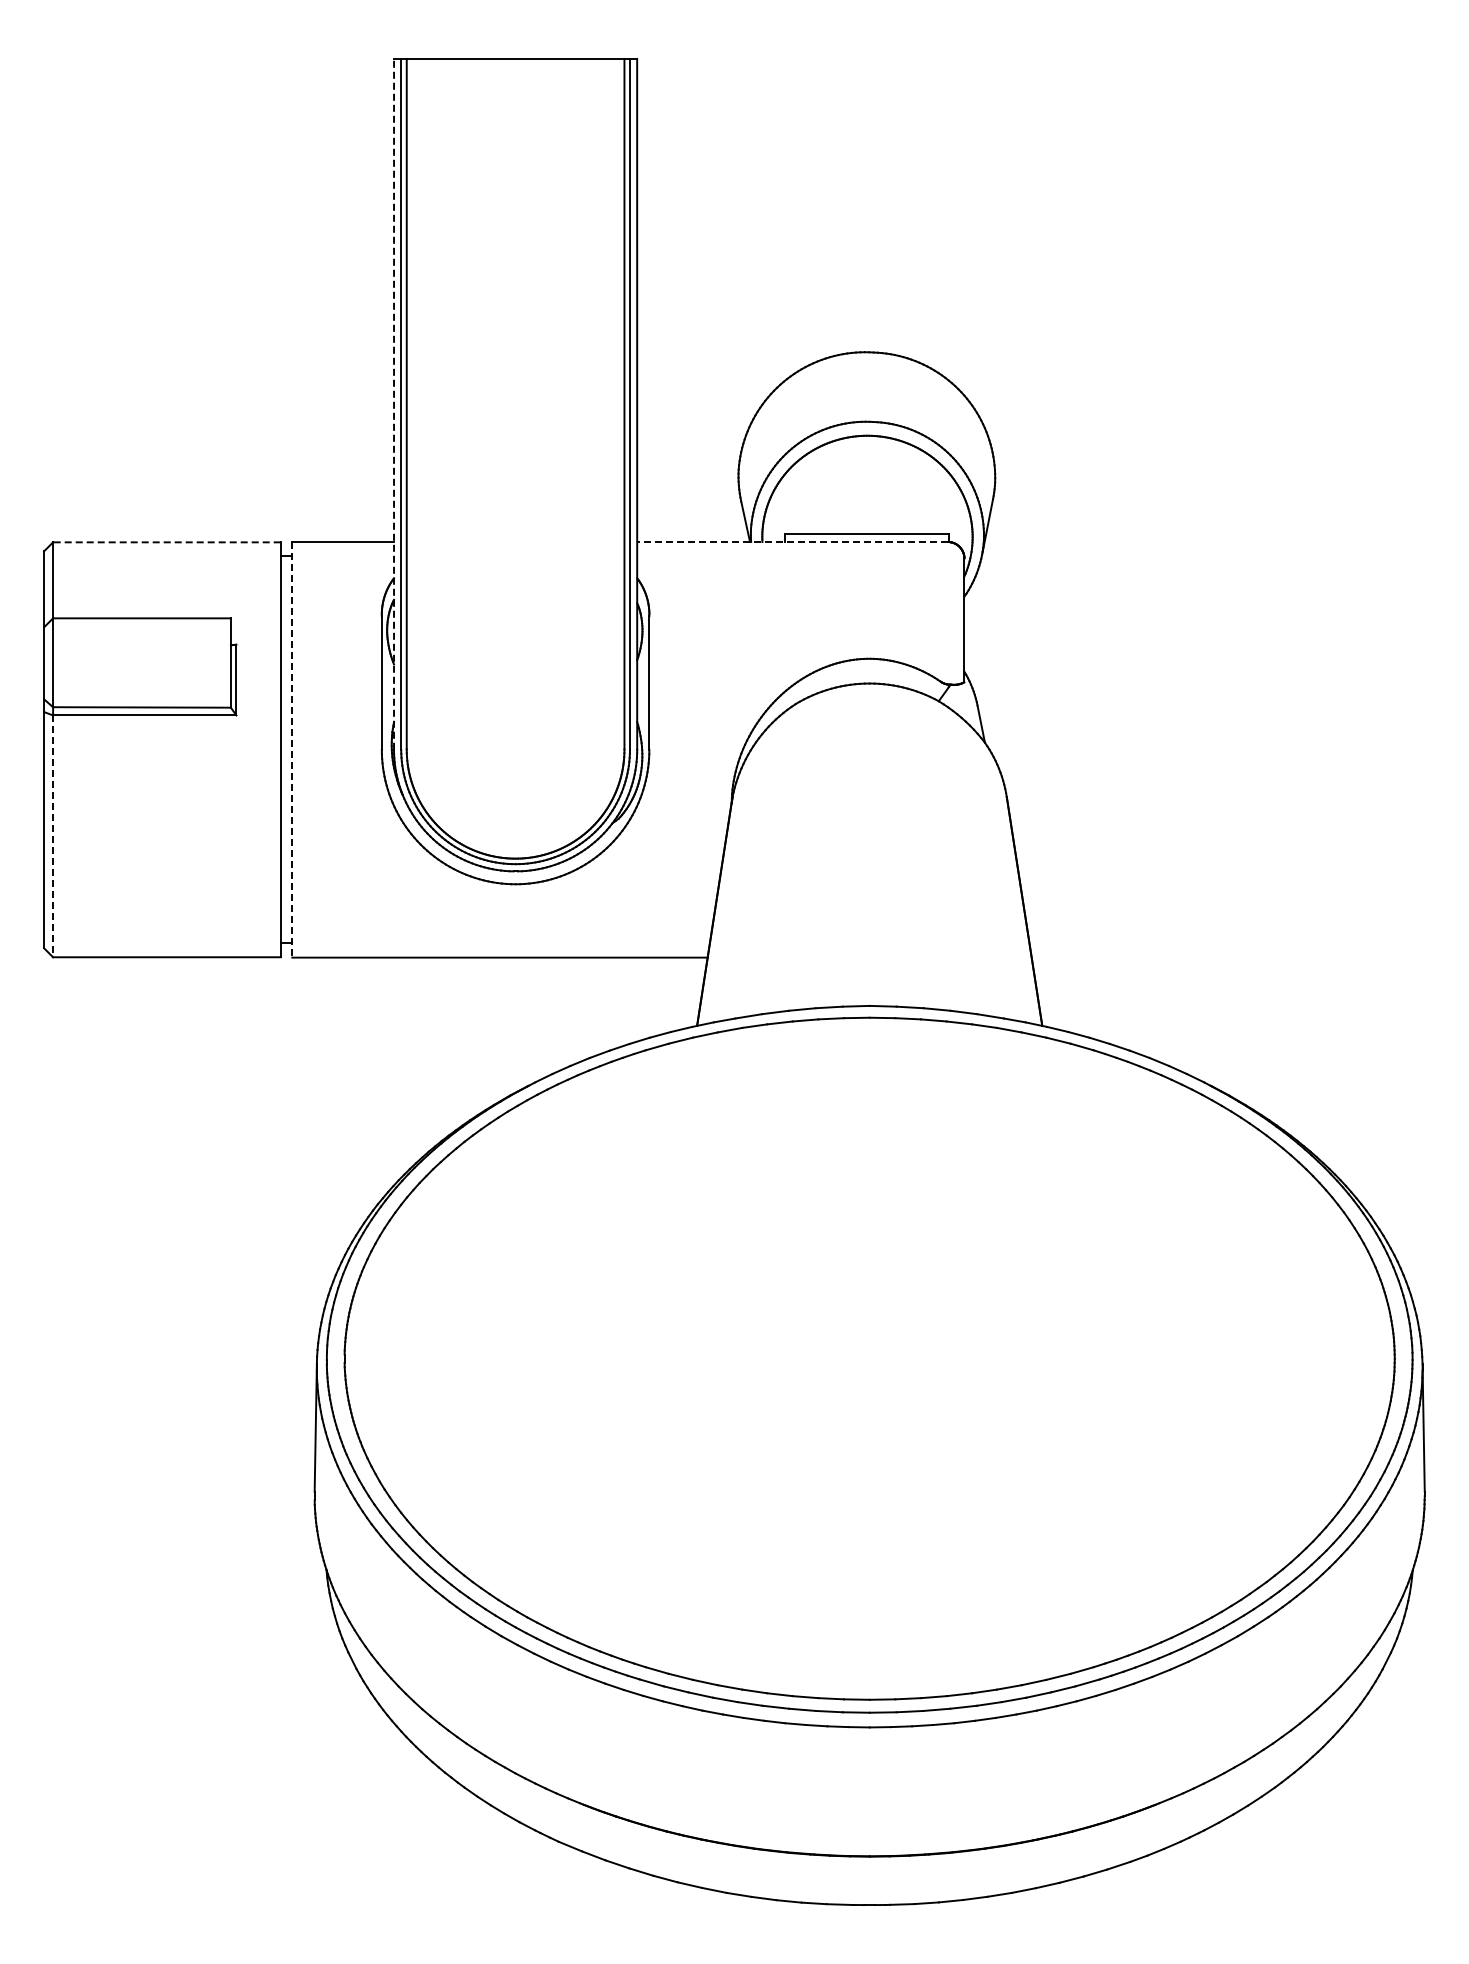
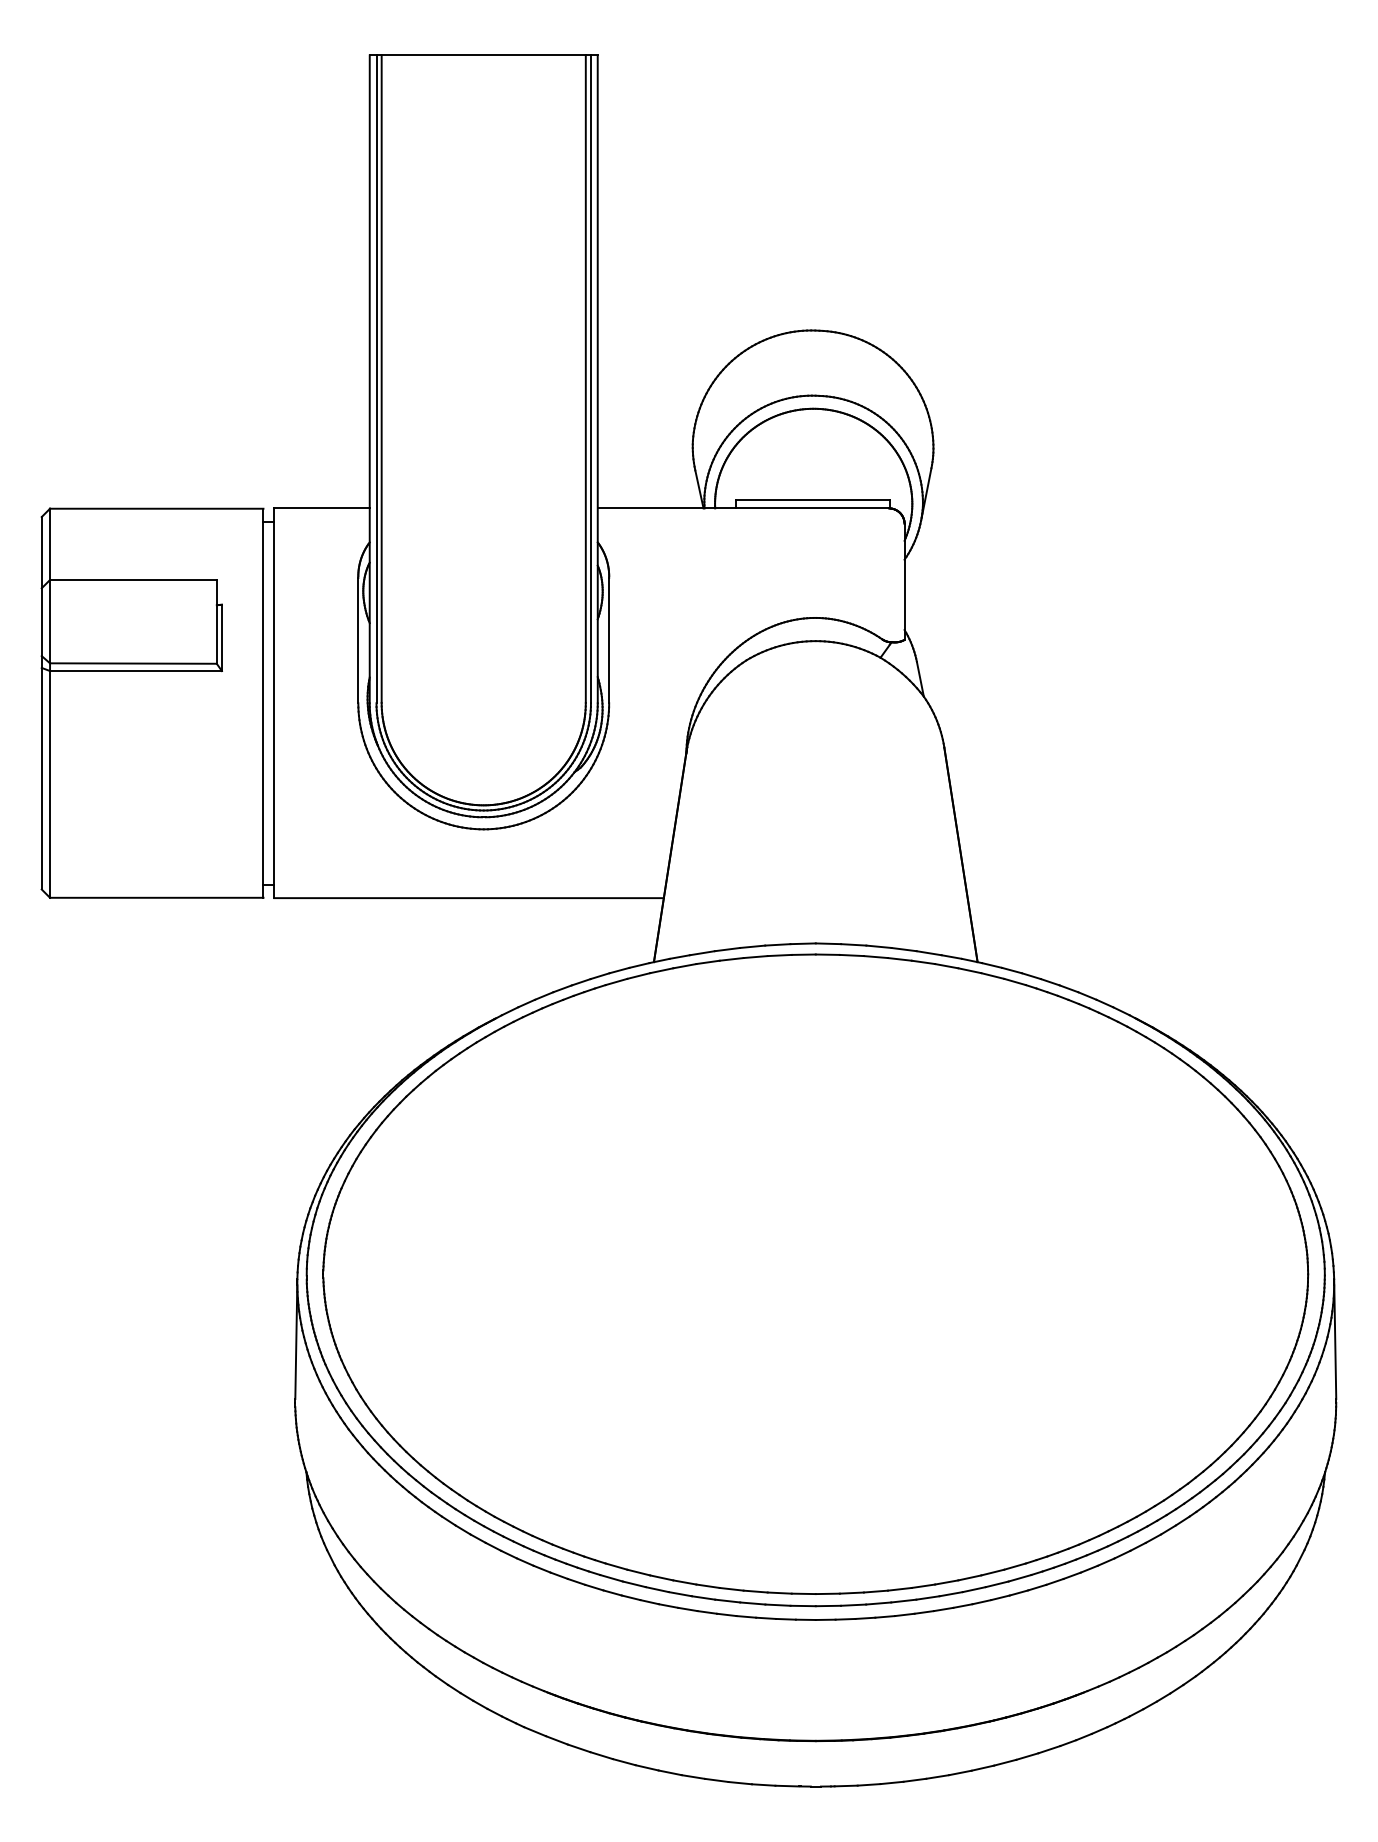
line: (394, 403) -> (370, 378), dashed -> solid
line: (792, 541) -> (743, 507), dashed -> solid
line: (166, 542) -> (156, 508), dashed -> solid
line: (292, 749) -> (274, 702), dashed -> solid
line: (53, 836) -> (50, 784), dashed -> solid

